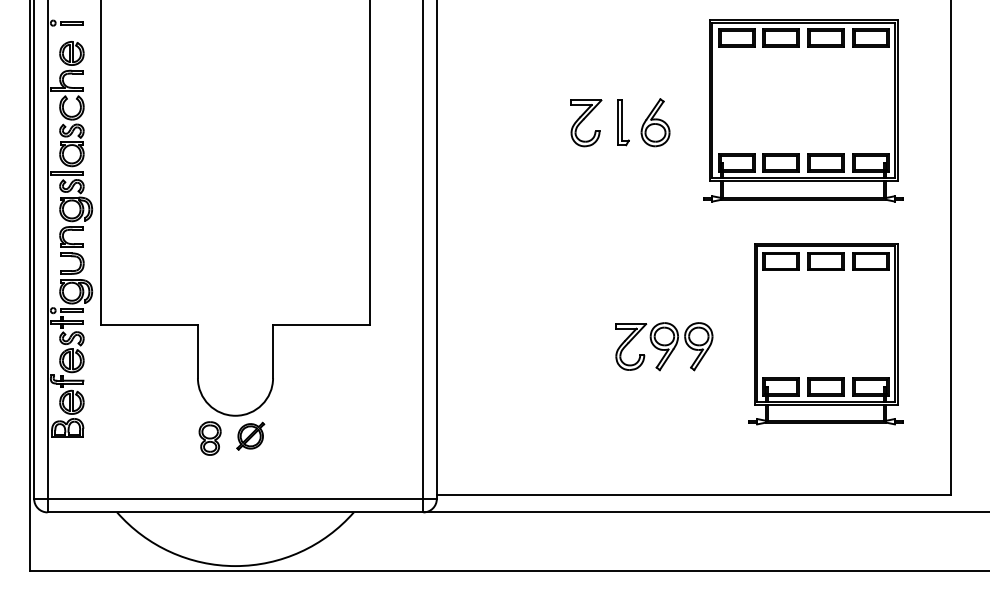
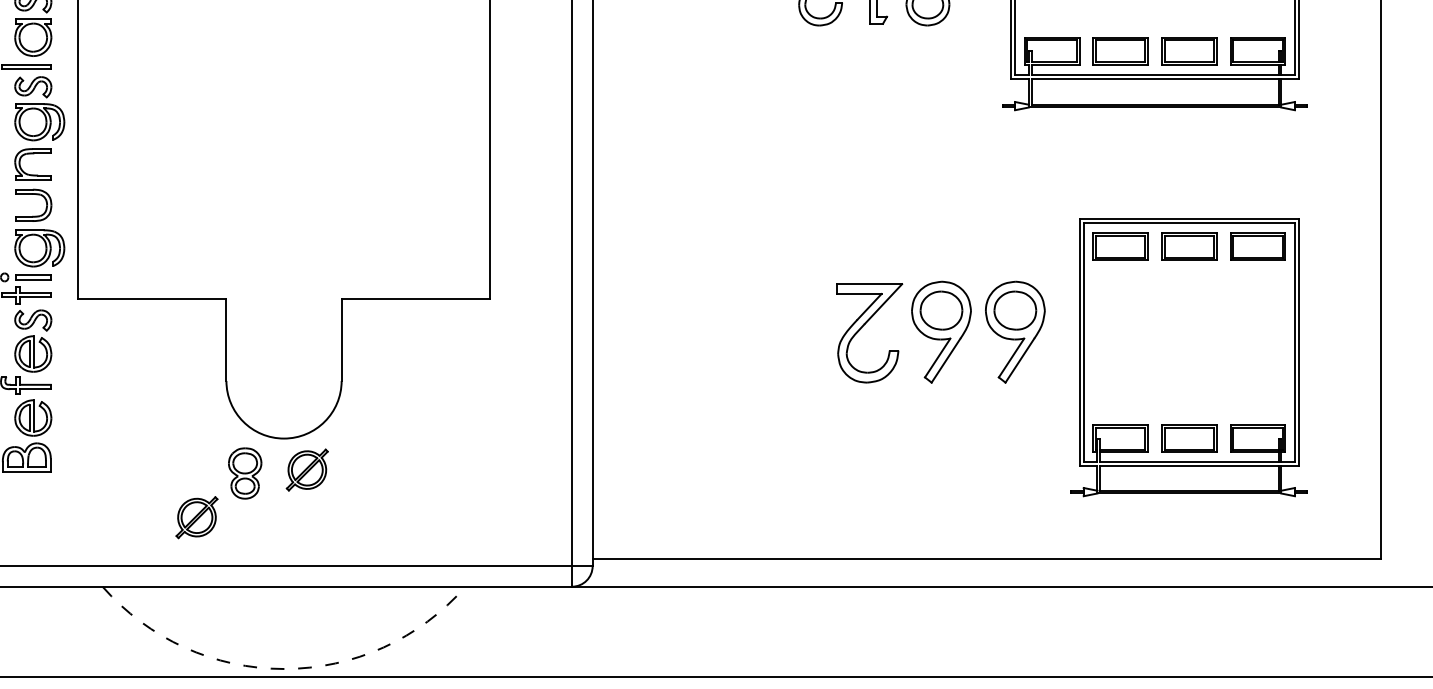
part: (825, 334) -> (1188, 358), moved
part: (664, 346) -> (941, 332), size x1.4
part: (178, 466) -> (196, 516), added
arc: (235, 566) -> (284, 669), solid -> dashed

